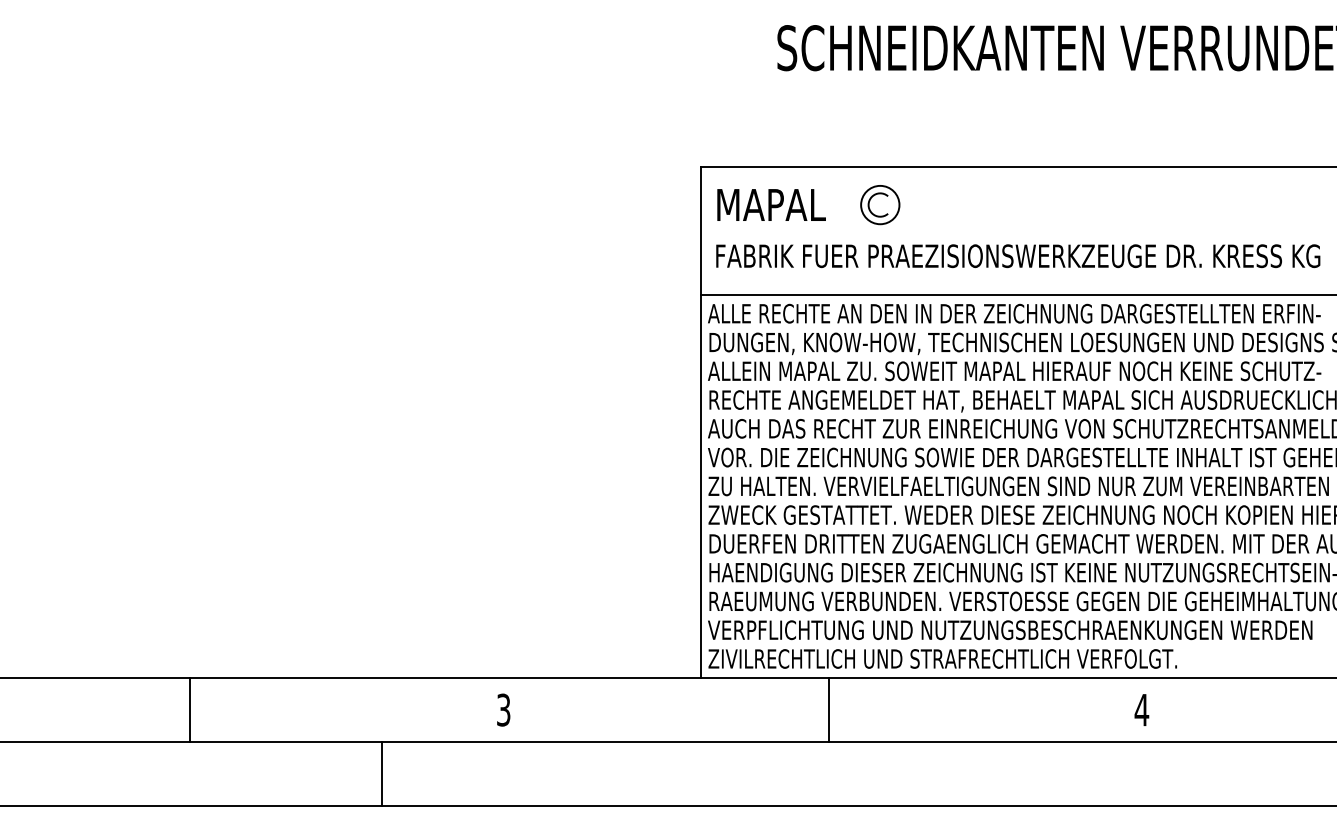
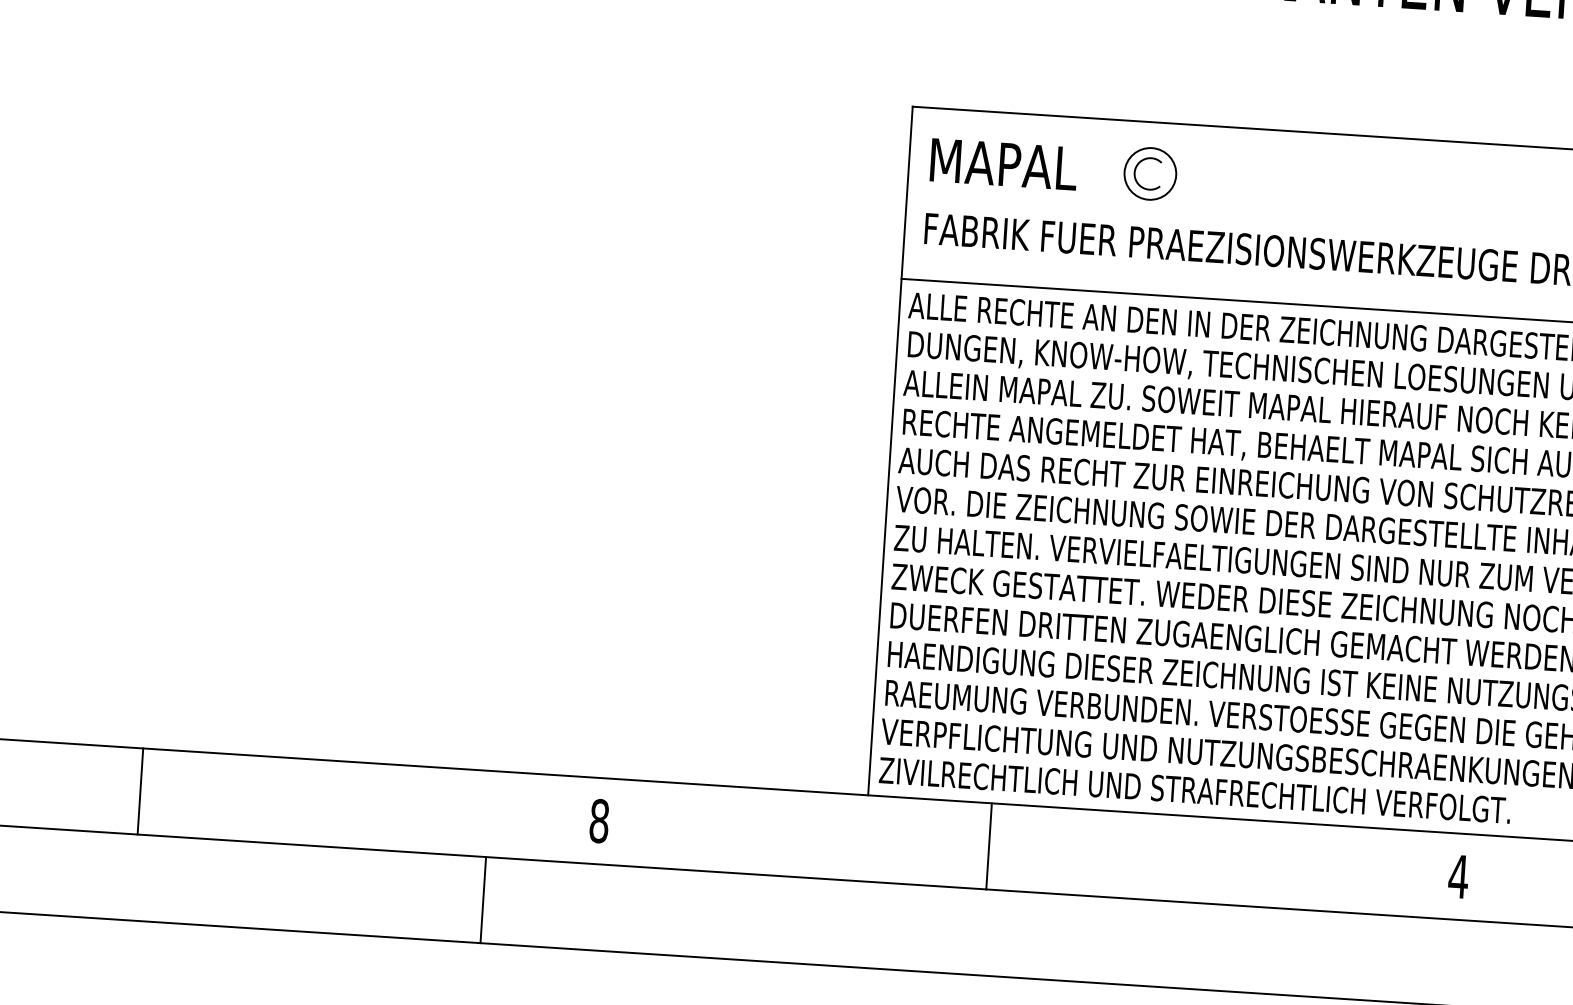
text: (503, 709) -> (599, 820), 3 -> 8
line: (189, 710) -> (139, 791), moved
line: (829, 710) -> (989, 846), moved
line: (381, 774) -> (483, 900), moved

